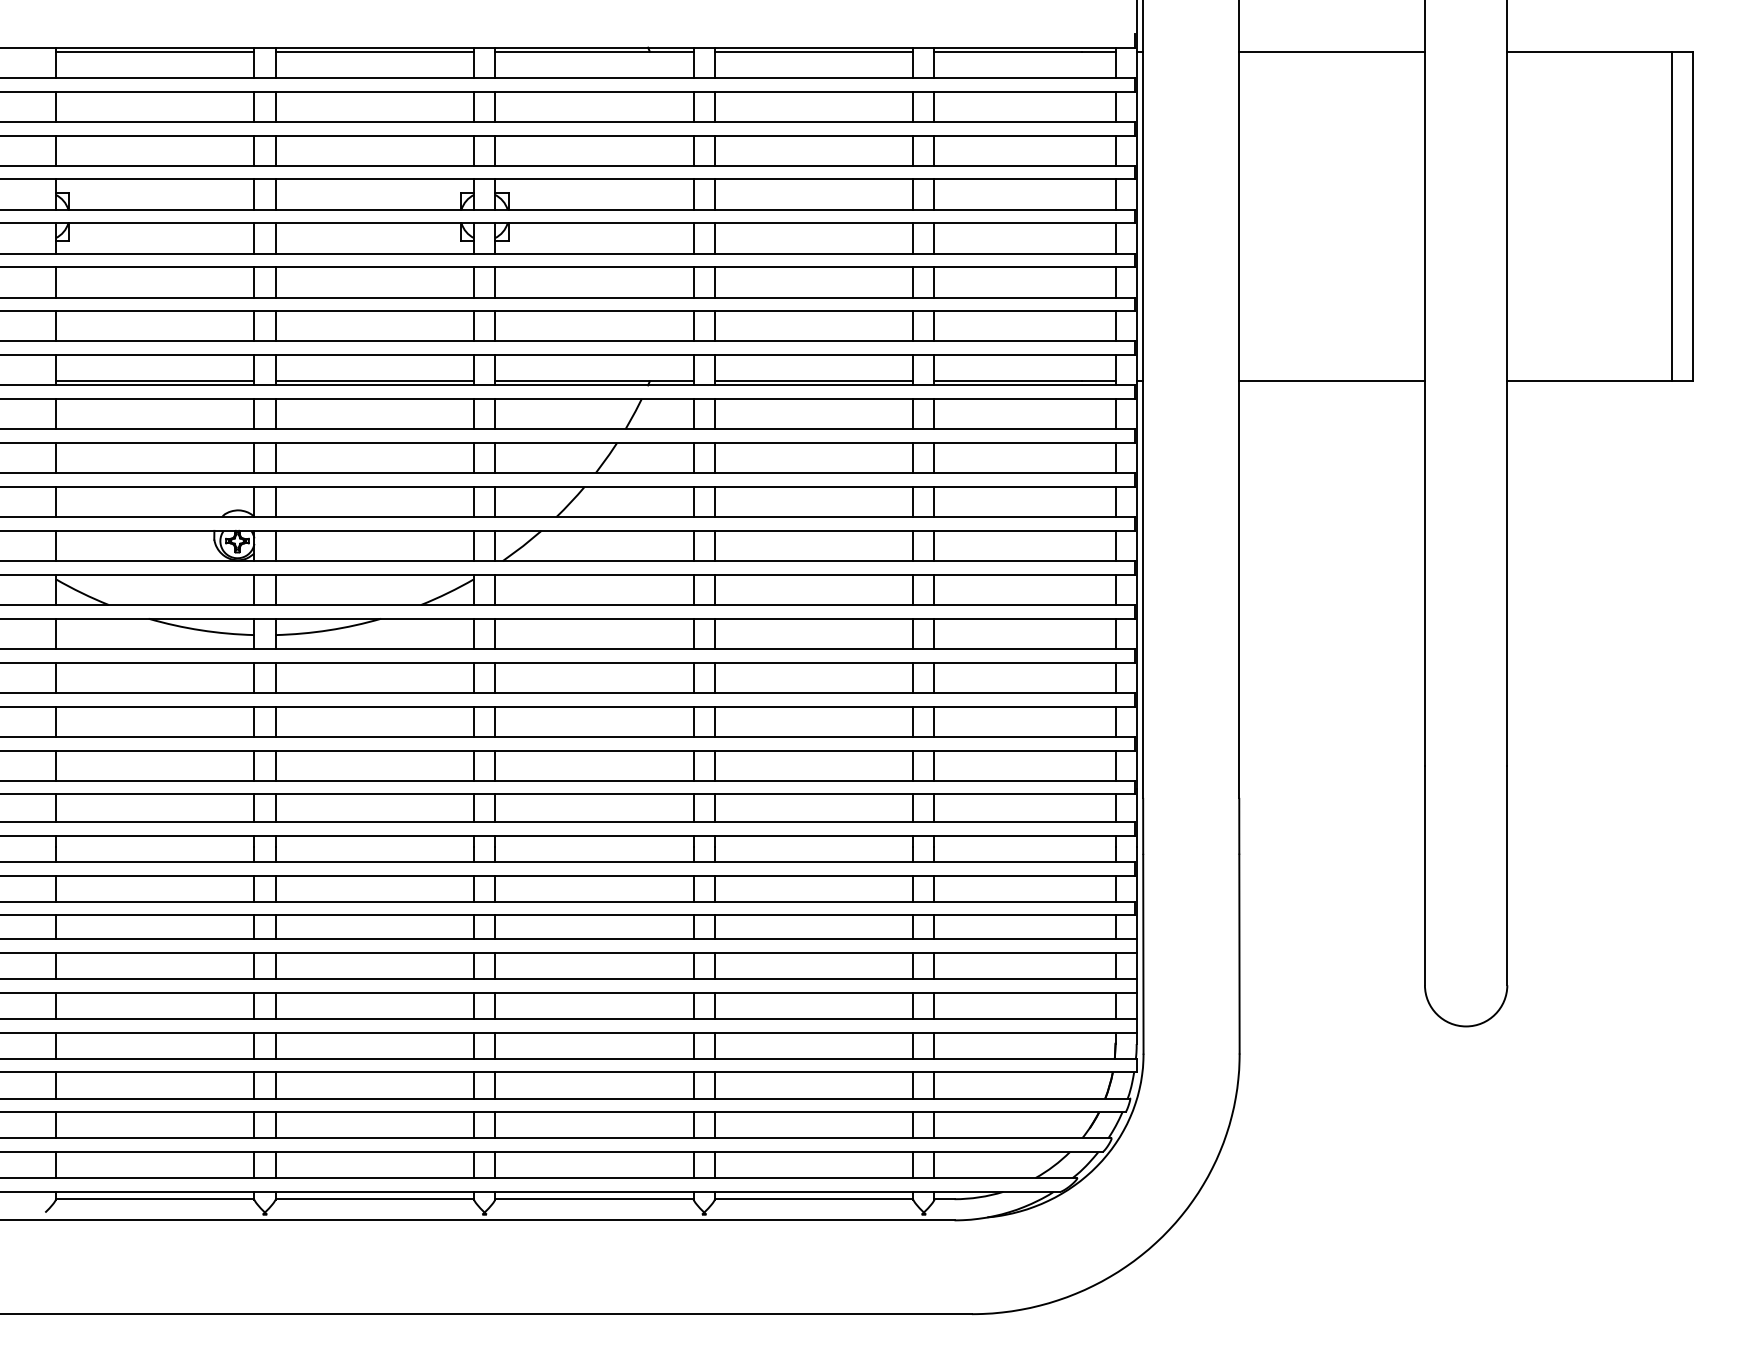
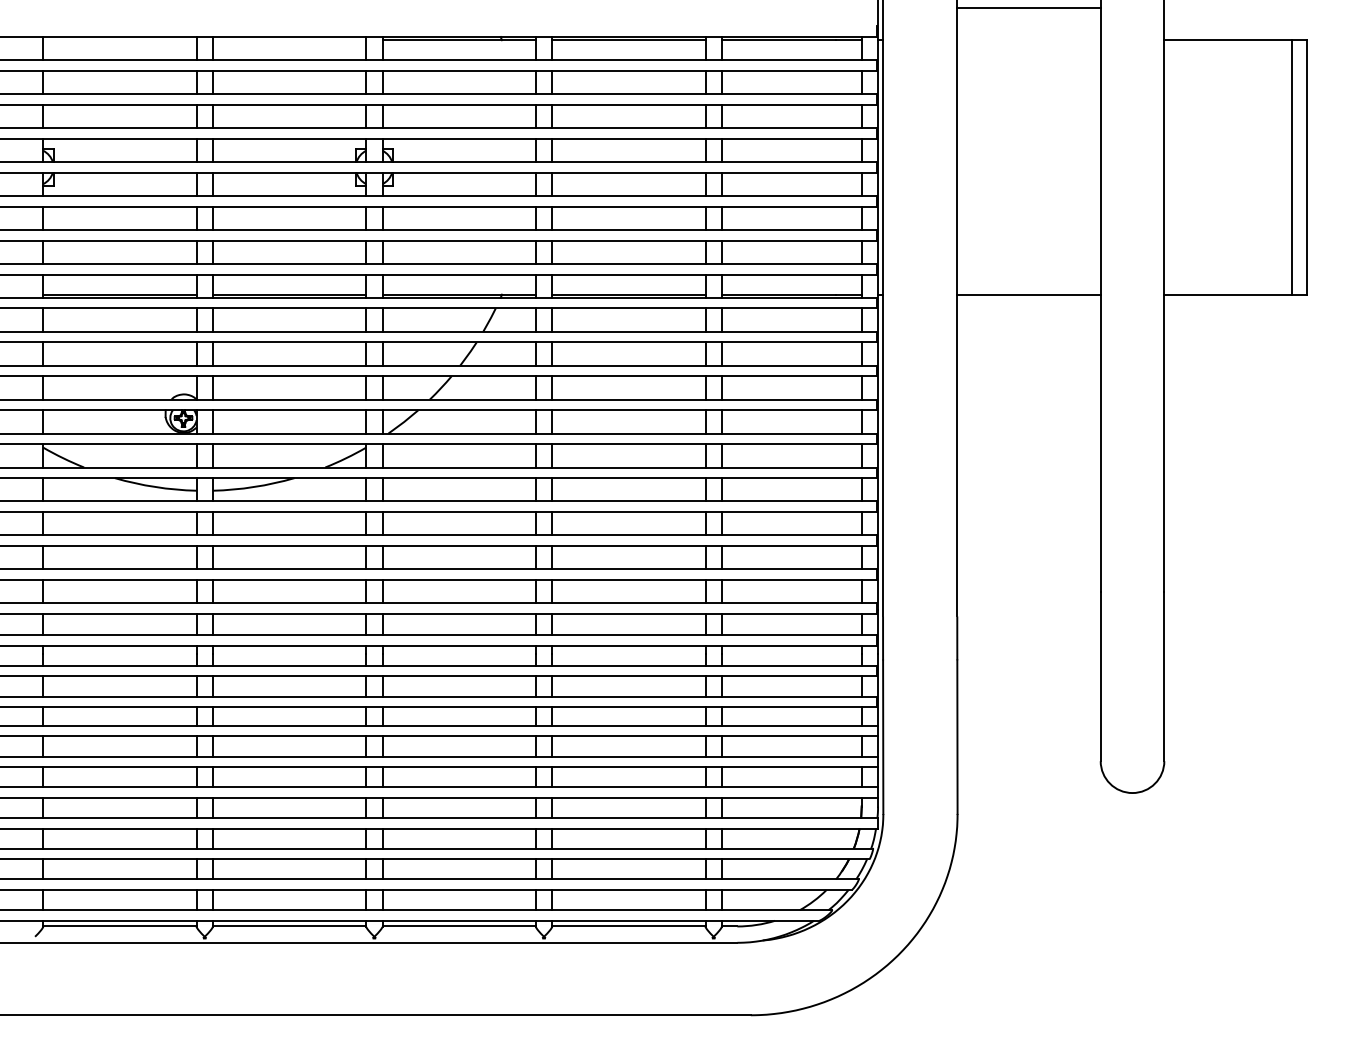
line: (154, 51) -> (119, 39), removed
line: (374, 51) -> (289, 39), removed
line: (1331, 51) -> (1028, 7), moved

